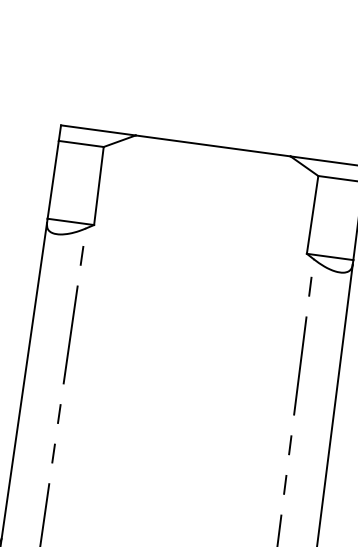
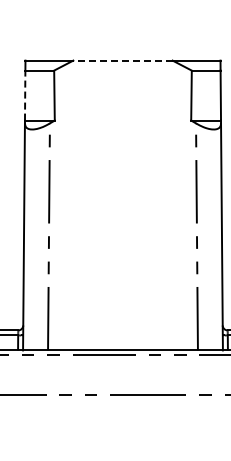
line: (212, 145) -> (122, 60), solid -> dashed
line: (53, 179) -> (25, 95), solid -> dashed

